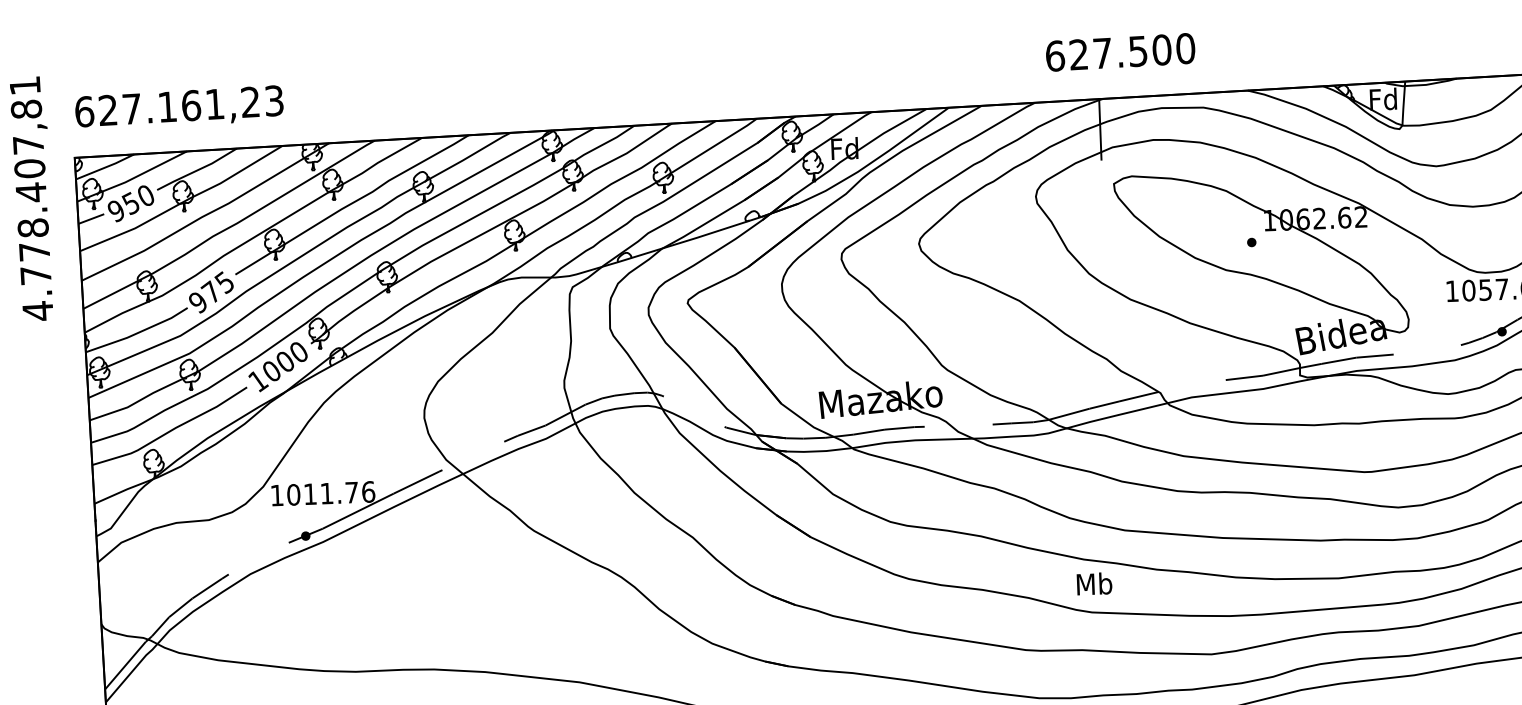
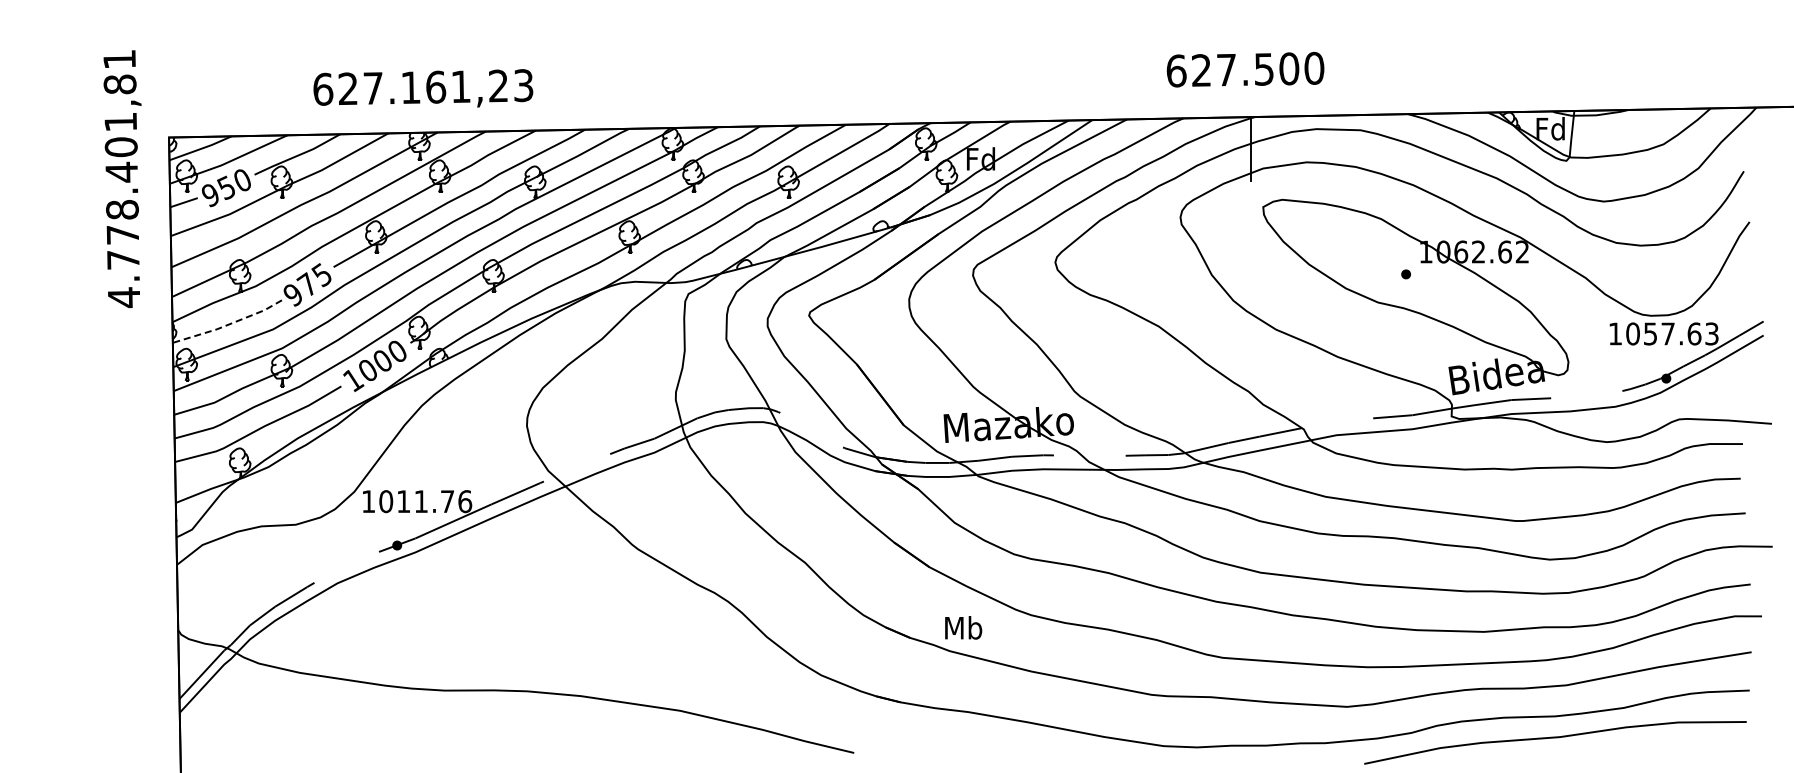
text: (1120, 52) -> (1245, 69), moved
text: (179, 107) -> (423, 88), moved
text: (28, 145) -> (120, 122), 4.778.407,81 -> 4.778.401,81
line: (137, 332) -> (228, 324), solid -> dashed
text: (1094, 583) -> (963, 627), moved

